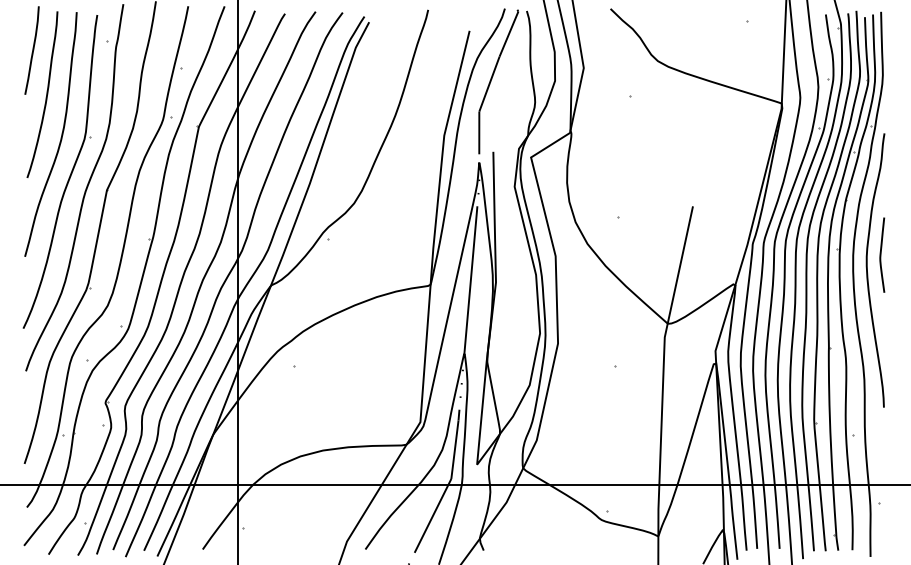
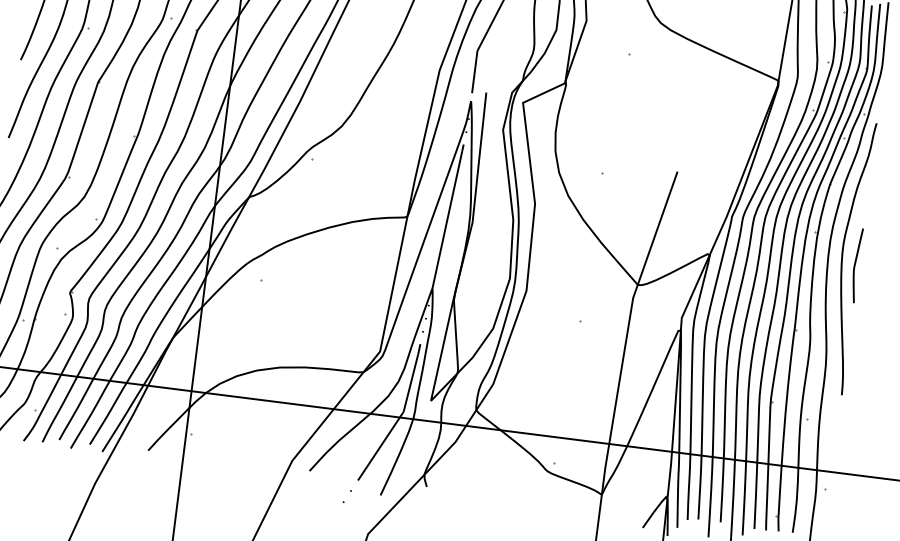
curve: (881, 254) -> (855, 264), moved

